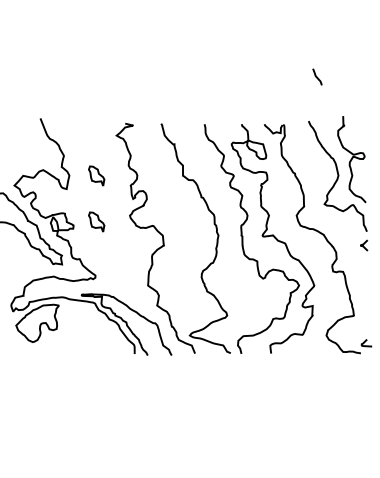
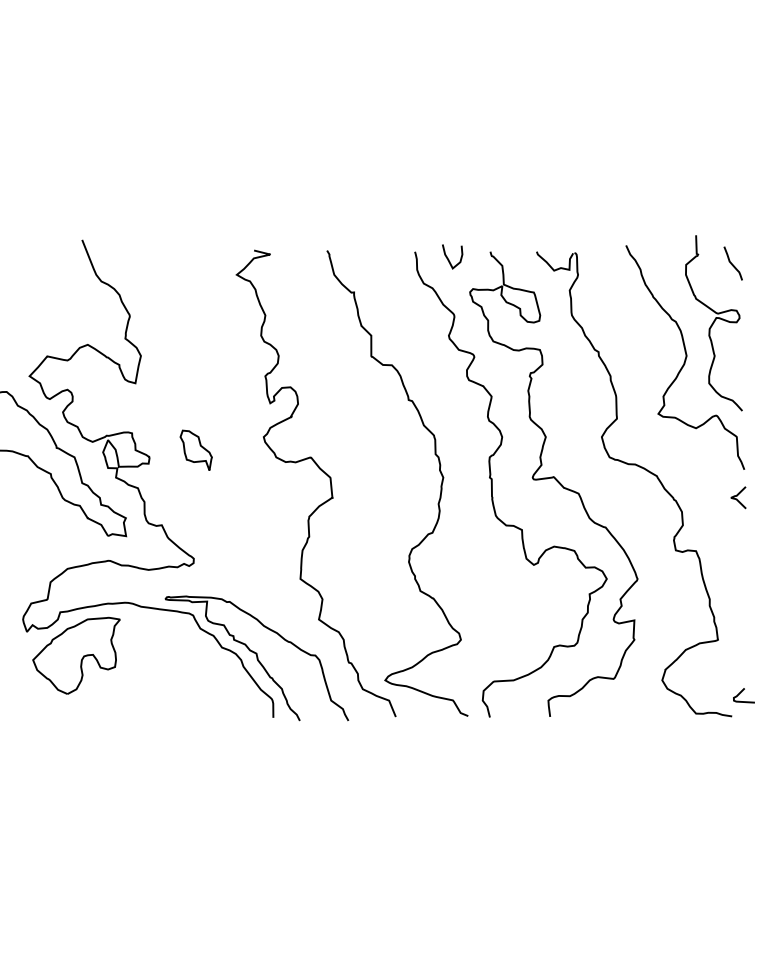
curve: (317, 76) -> (733, 262), moved
curve: (221, 127) -> (449, 258), added
part: (96, 175) -> (195, 355), removed

